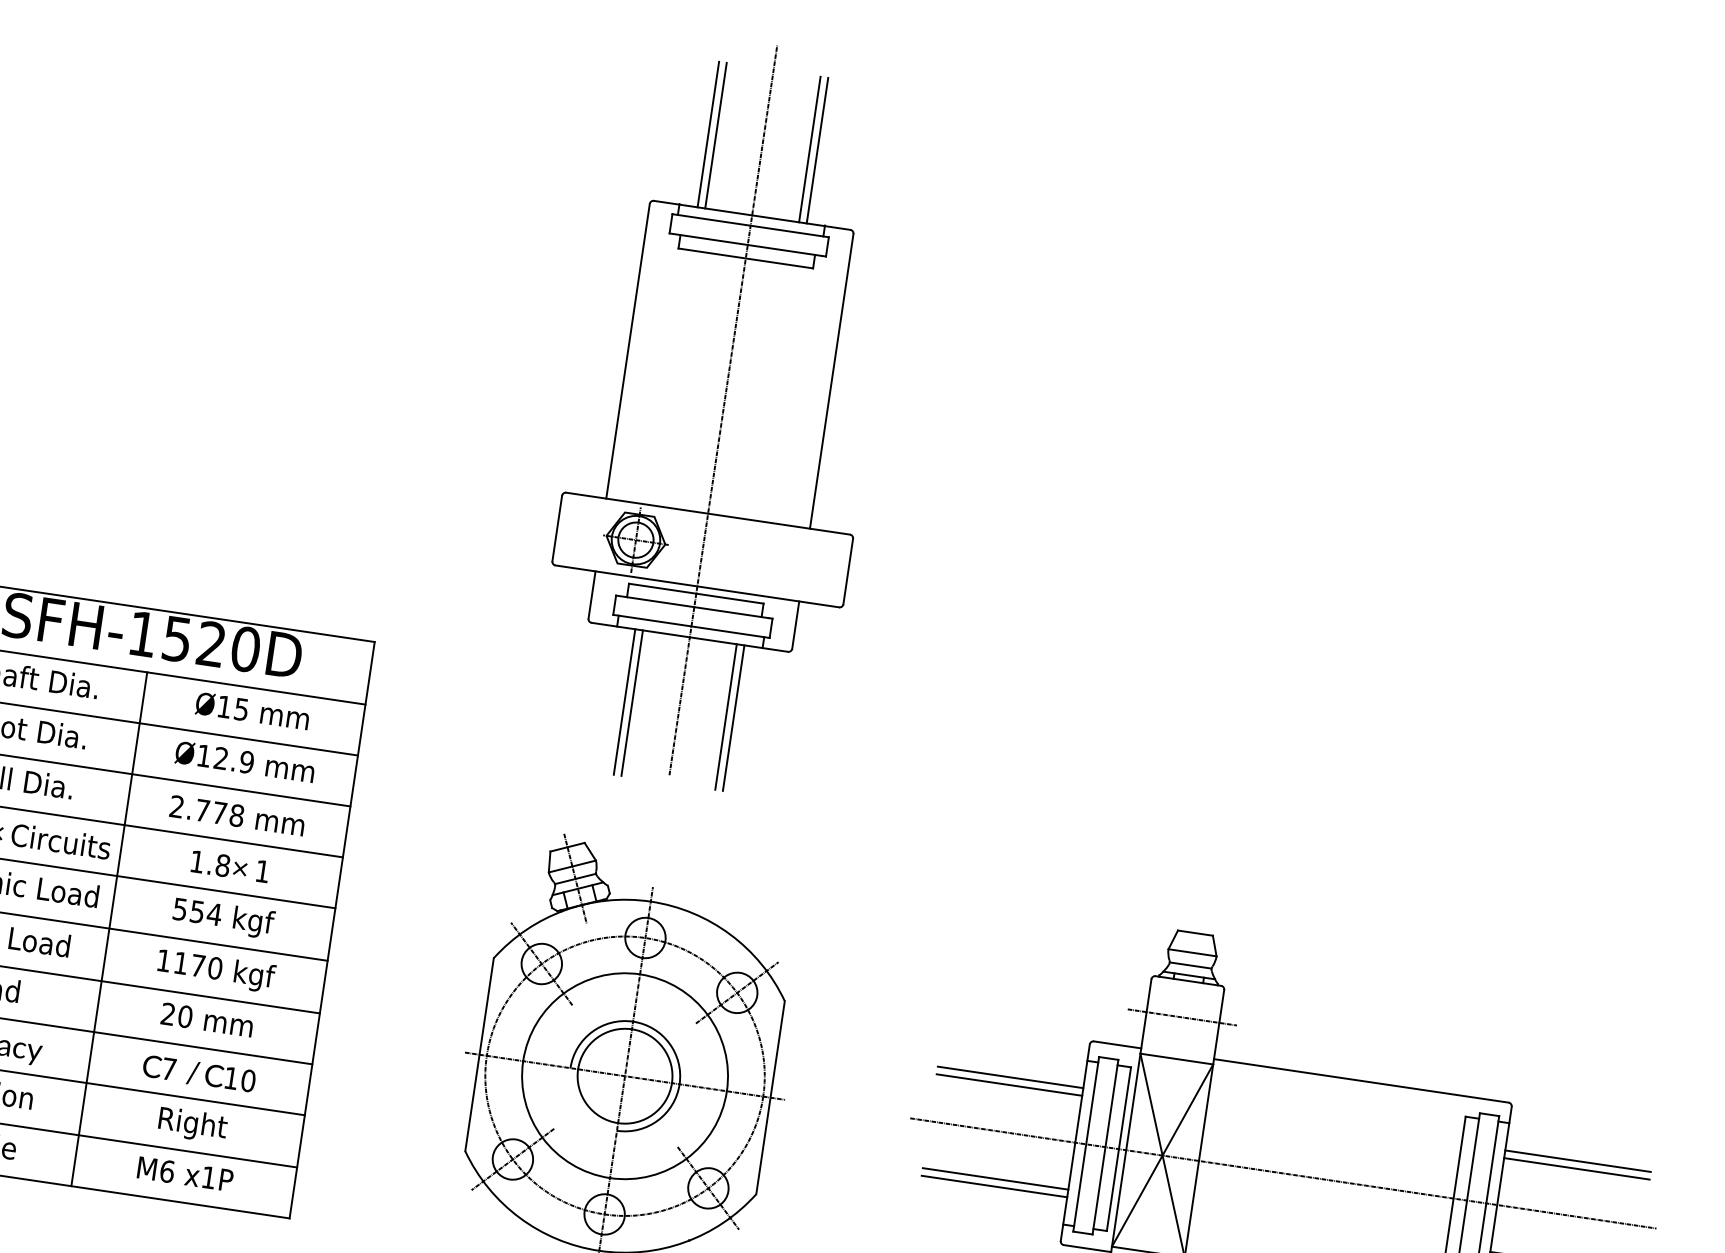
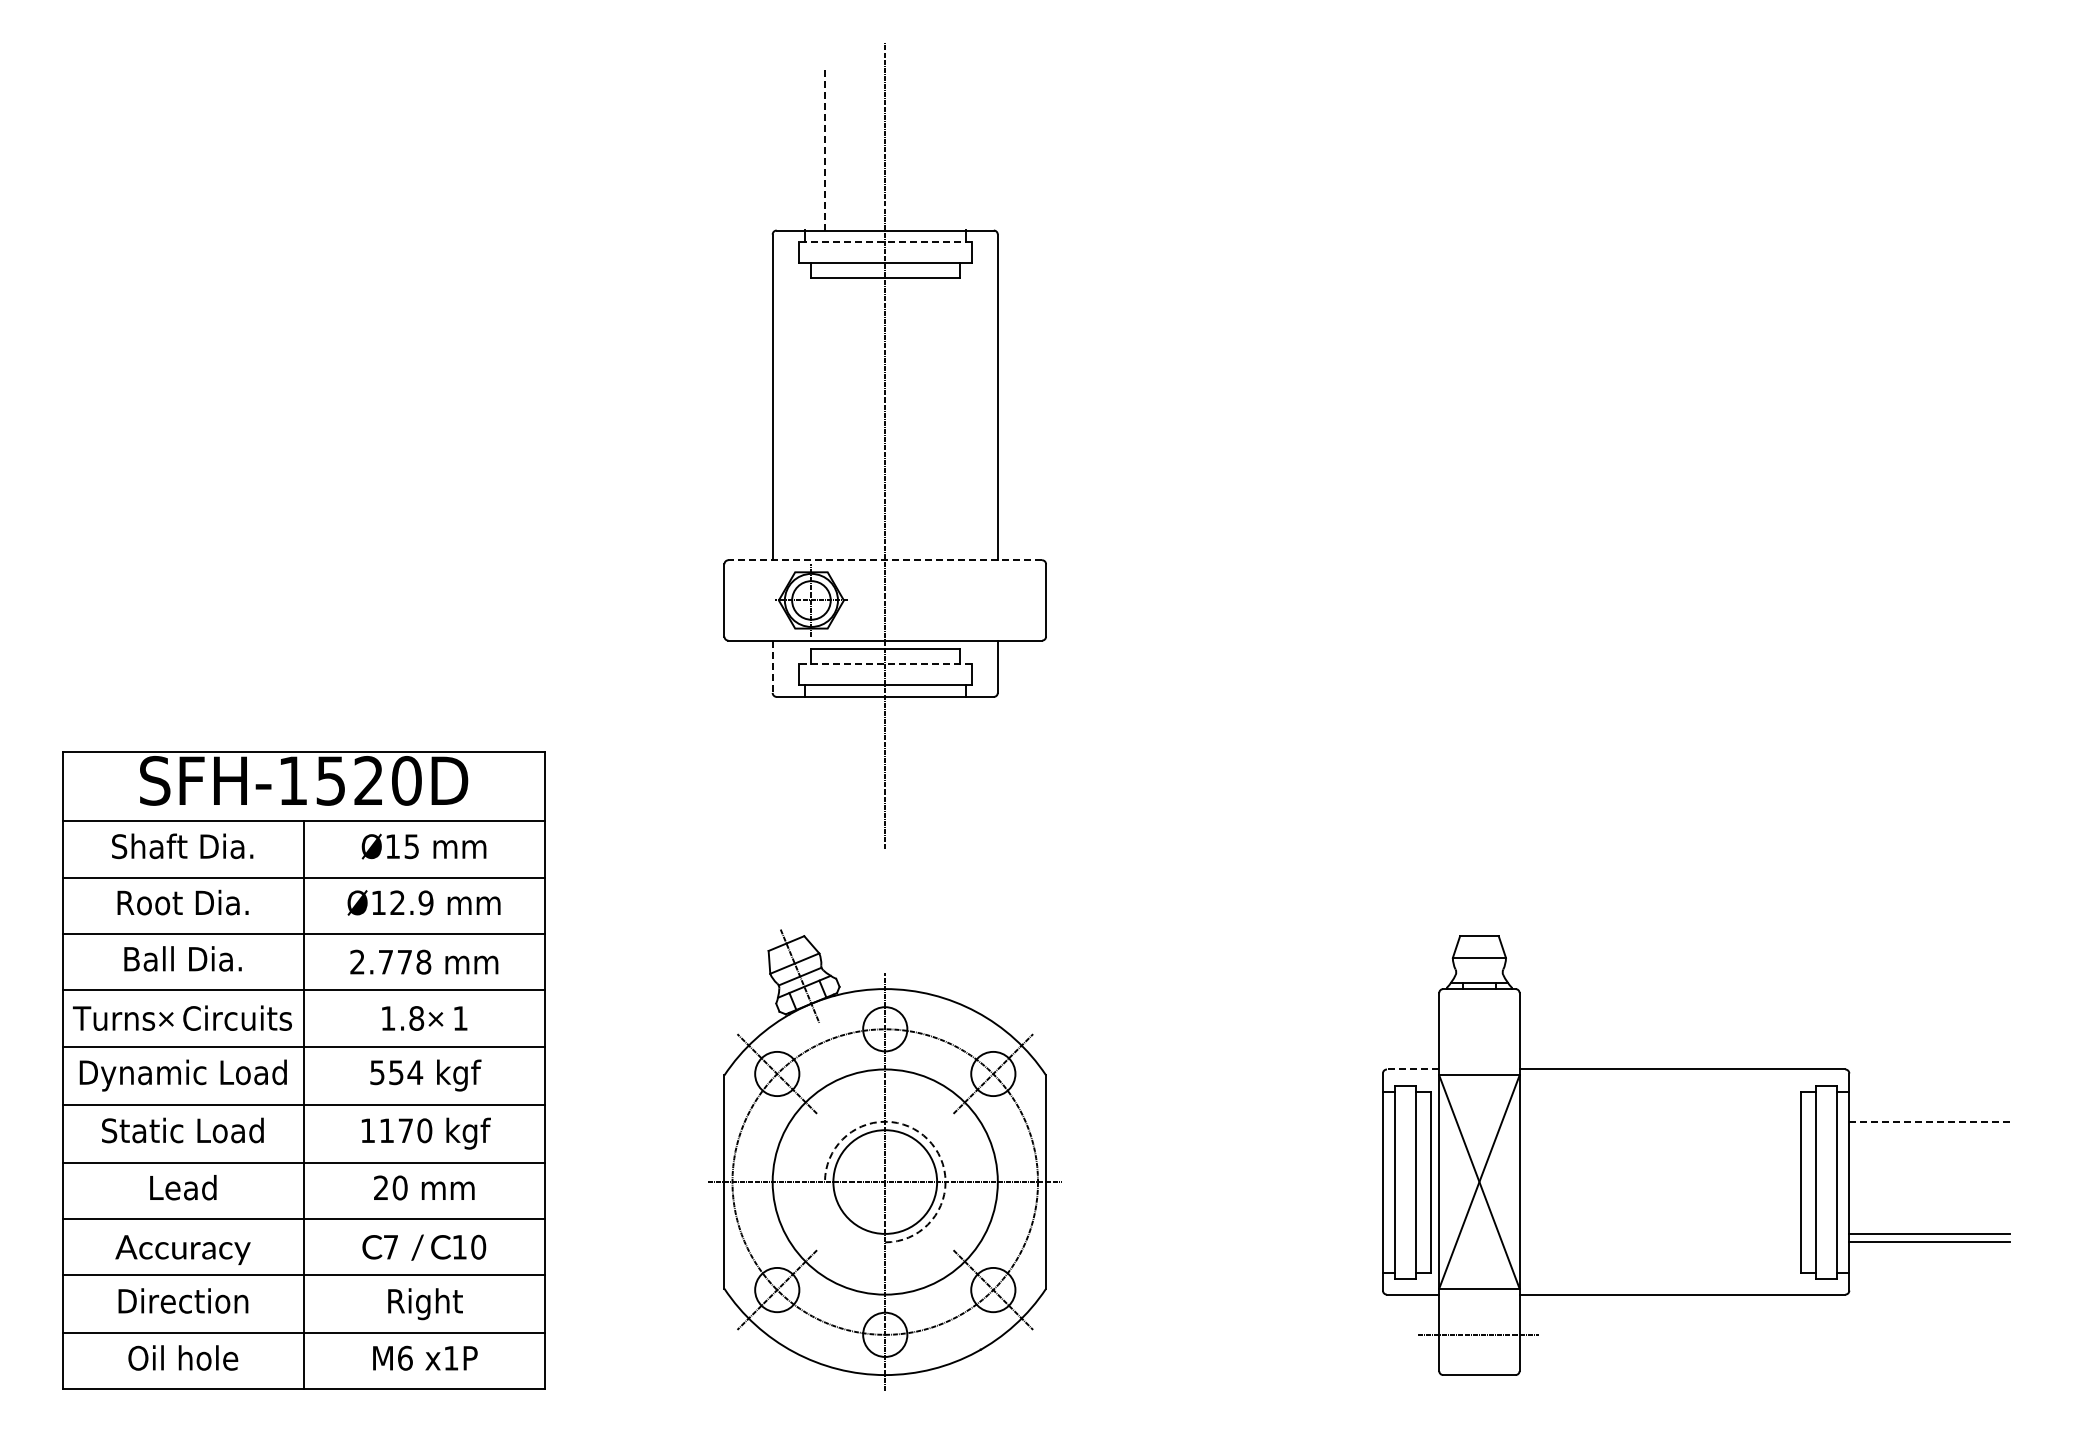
line: (708, 133) -> (824, 149), solid -> dashed
line: (716, 135) -> (833, 149), removed
line: (810, 149) -> (937, 149), removed
line: (817, 150) -> (945, 149), removed
line: (750, 225) -> (884, 241), solid -> dashed
line: (708, 513) -> (885, 560), solid -> dashed
line: (591, 595) -> (772, 667), solid -> dashed
line: (693, 606) -> (884, 663), solid -> dashed
line: (624, 701) -> (824, 776), removed
line: (632, 702) -> (833, 776), removed
line: (726, 716) -> (937, 776), removed
line: (733, 717) -> (945, 776), removed
line: (1189, 964) -> (1478, 971), removed
line: (1182, 1017) -> (1478, 1029), removed
arc: (668, 1043) -> (927, 1139), solid -> dashed
line: (1117, 1044) -> (1412, 1069), solid -> dashed
line: (1010, 1077) -> (1302, 1121), removed
line: (1009, 1085) -> (1302, 1130), removed
line: (1578, 1161) -> (1930, 1121), solid -> dashed
line: (1576, 1169) -> (1929, 1130), removed
line: (1282, 1173) -> (1612, 1182), removed
line: (995, 1178) -> (1302, 1233), removed
line: (994, 1186) -> (1302, 1242), removed

